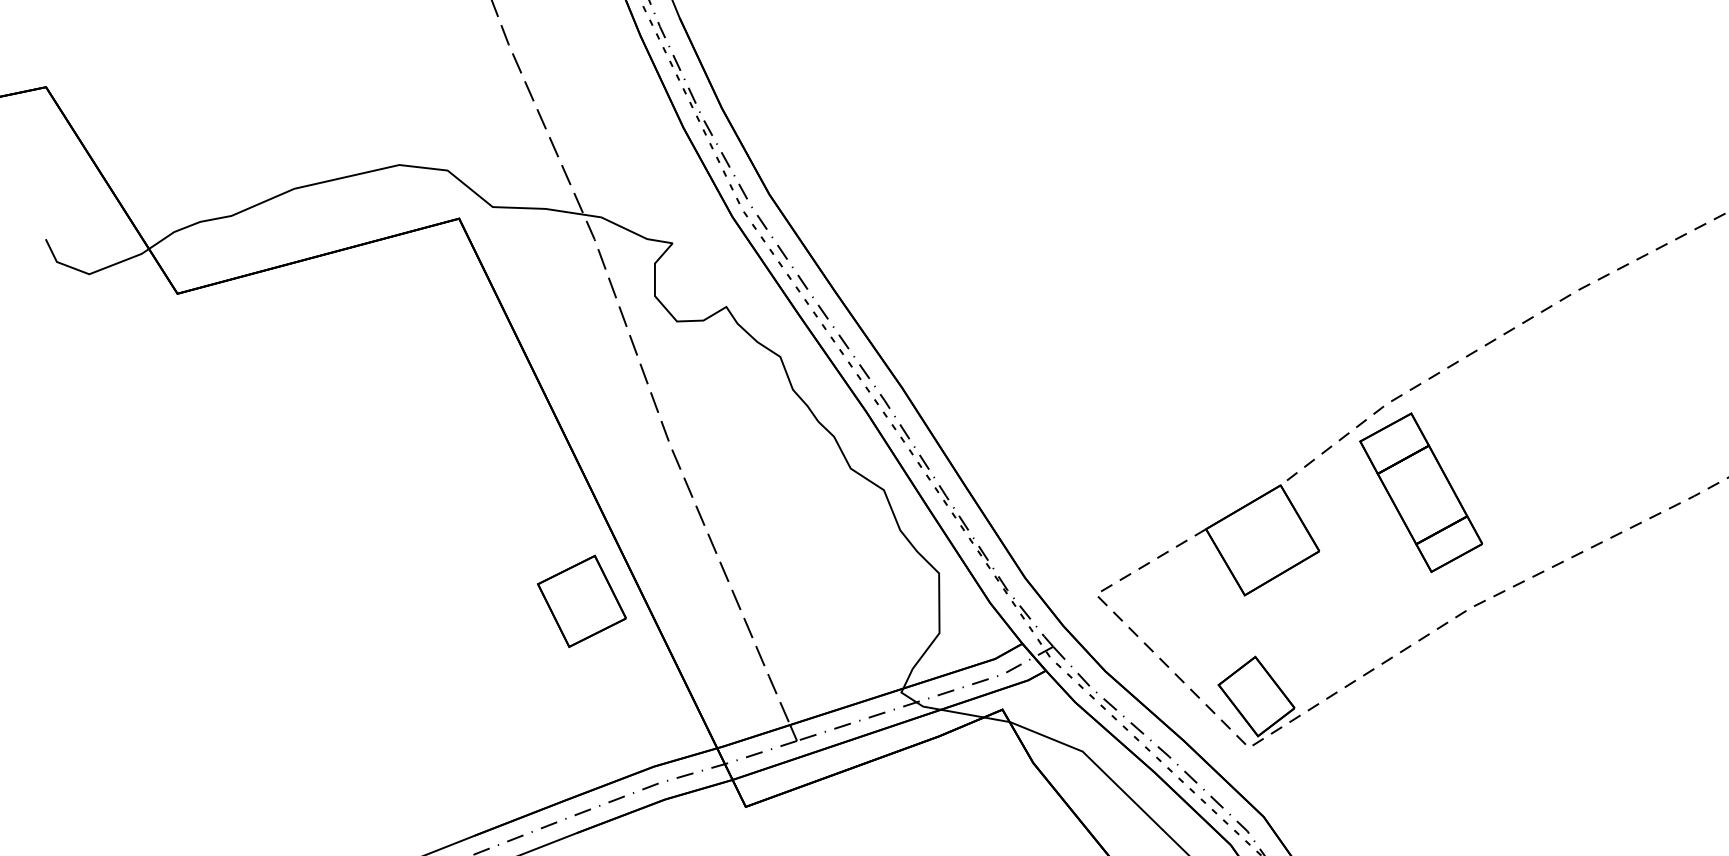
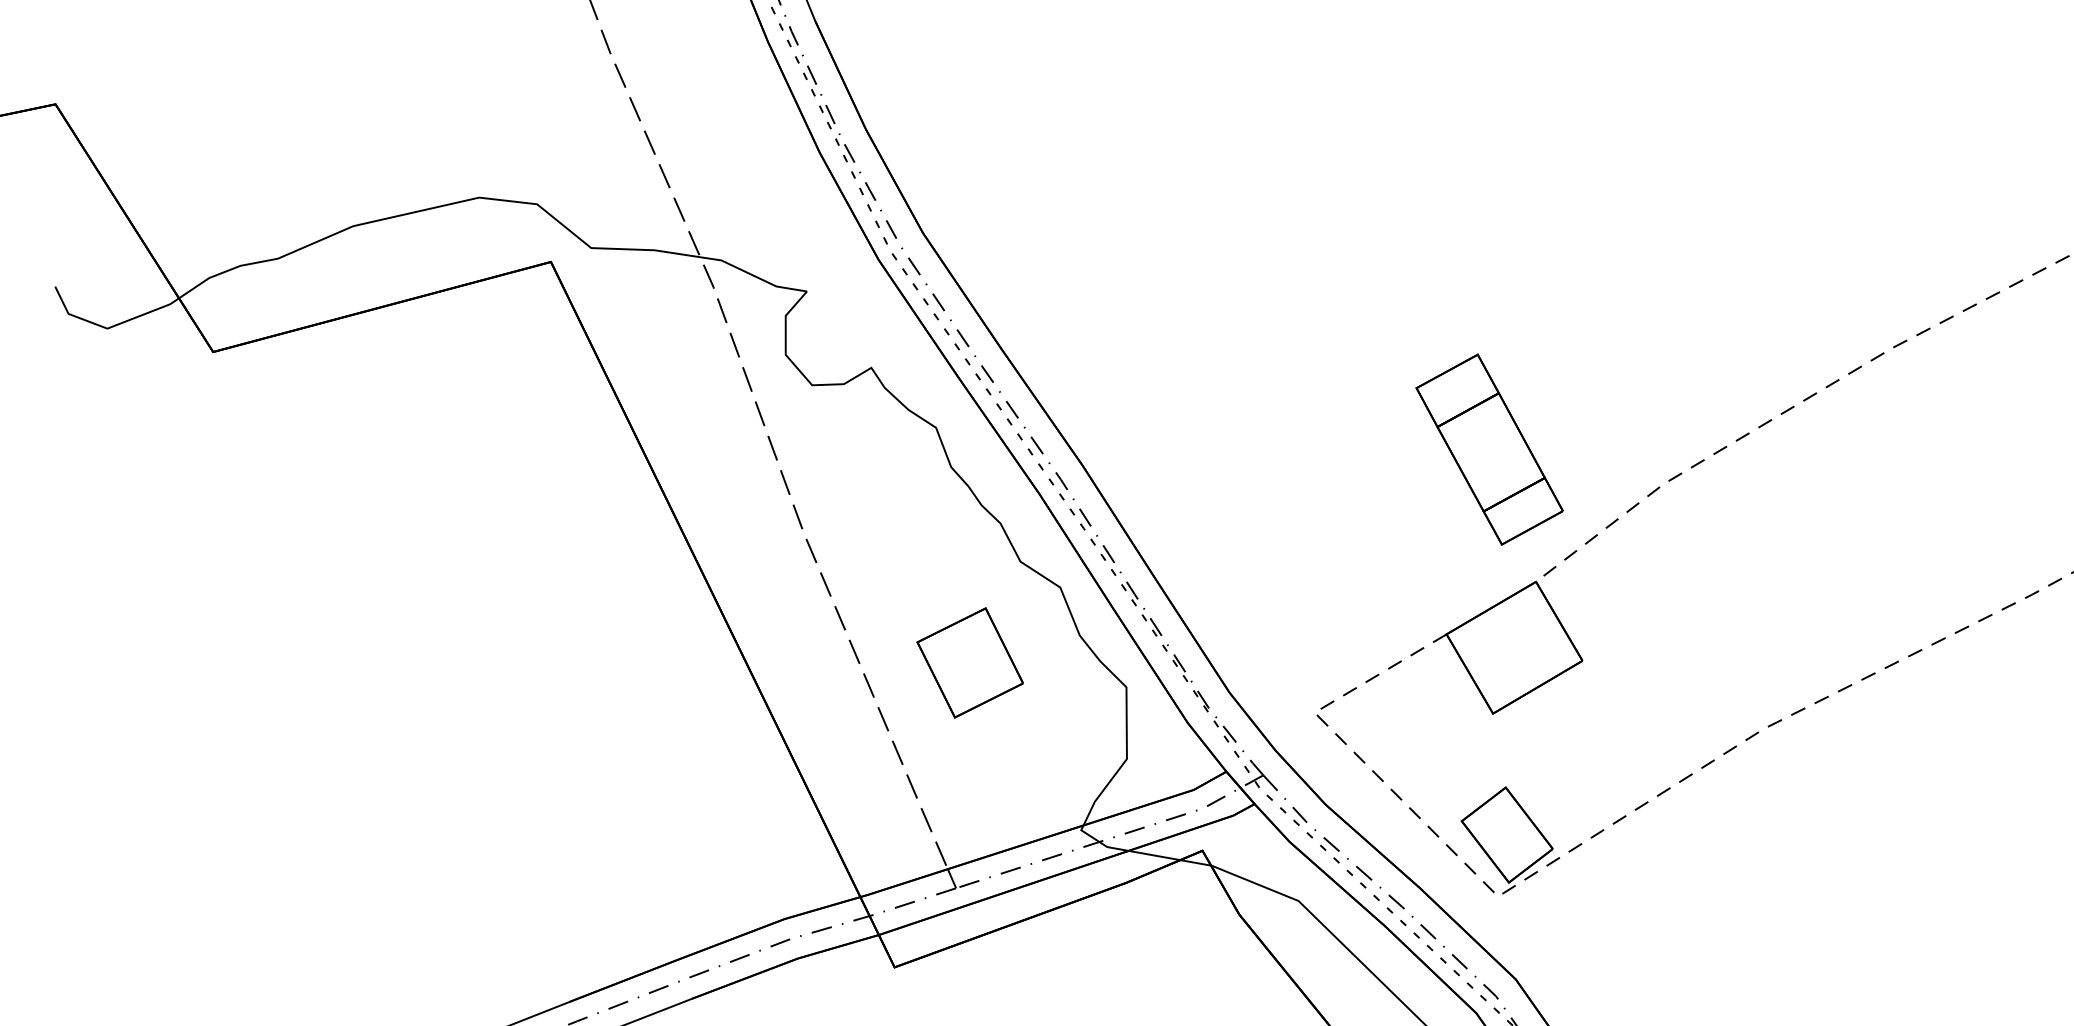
part: (1421, 492) -> (1489, 449), moved
part: (581, 601) -> (969, 662), moved

